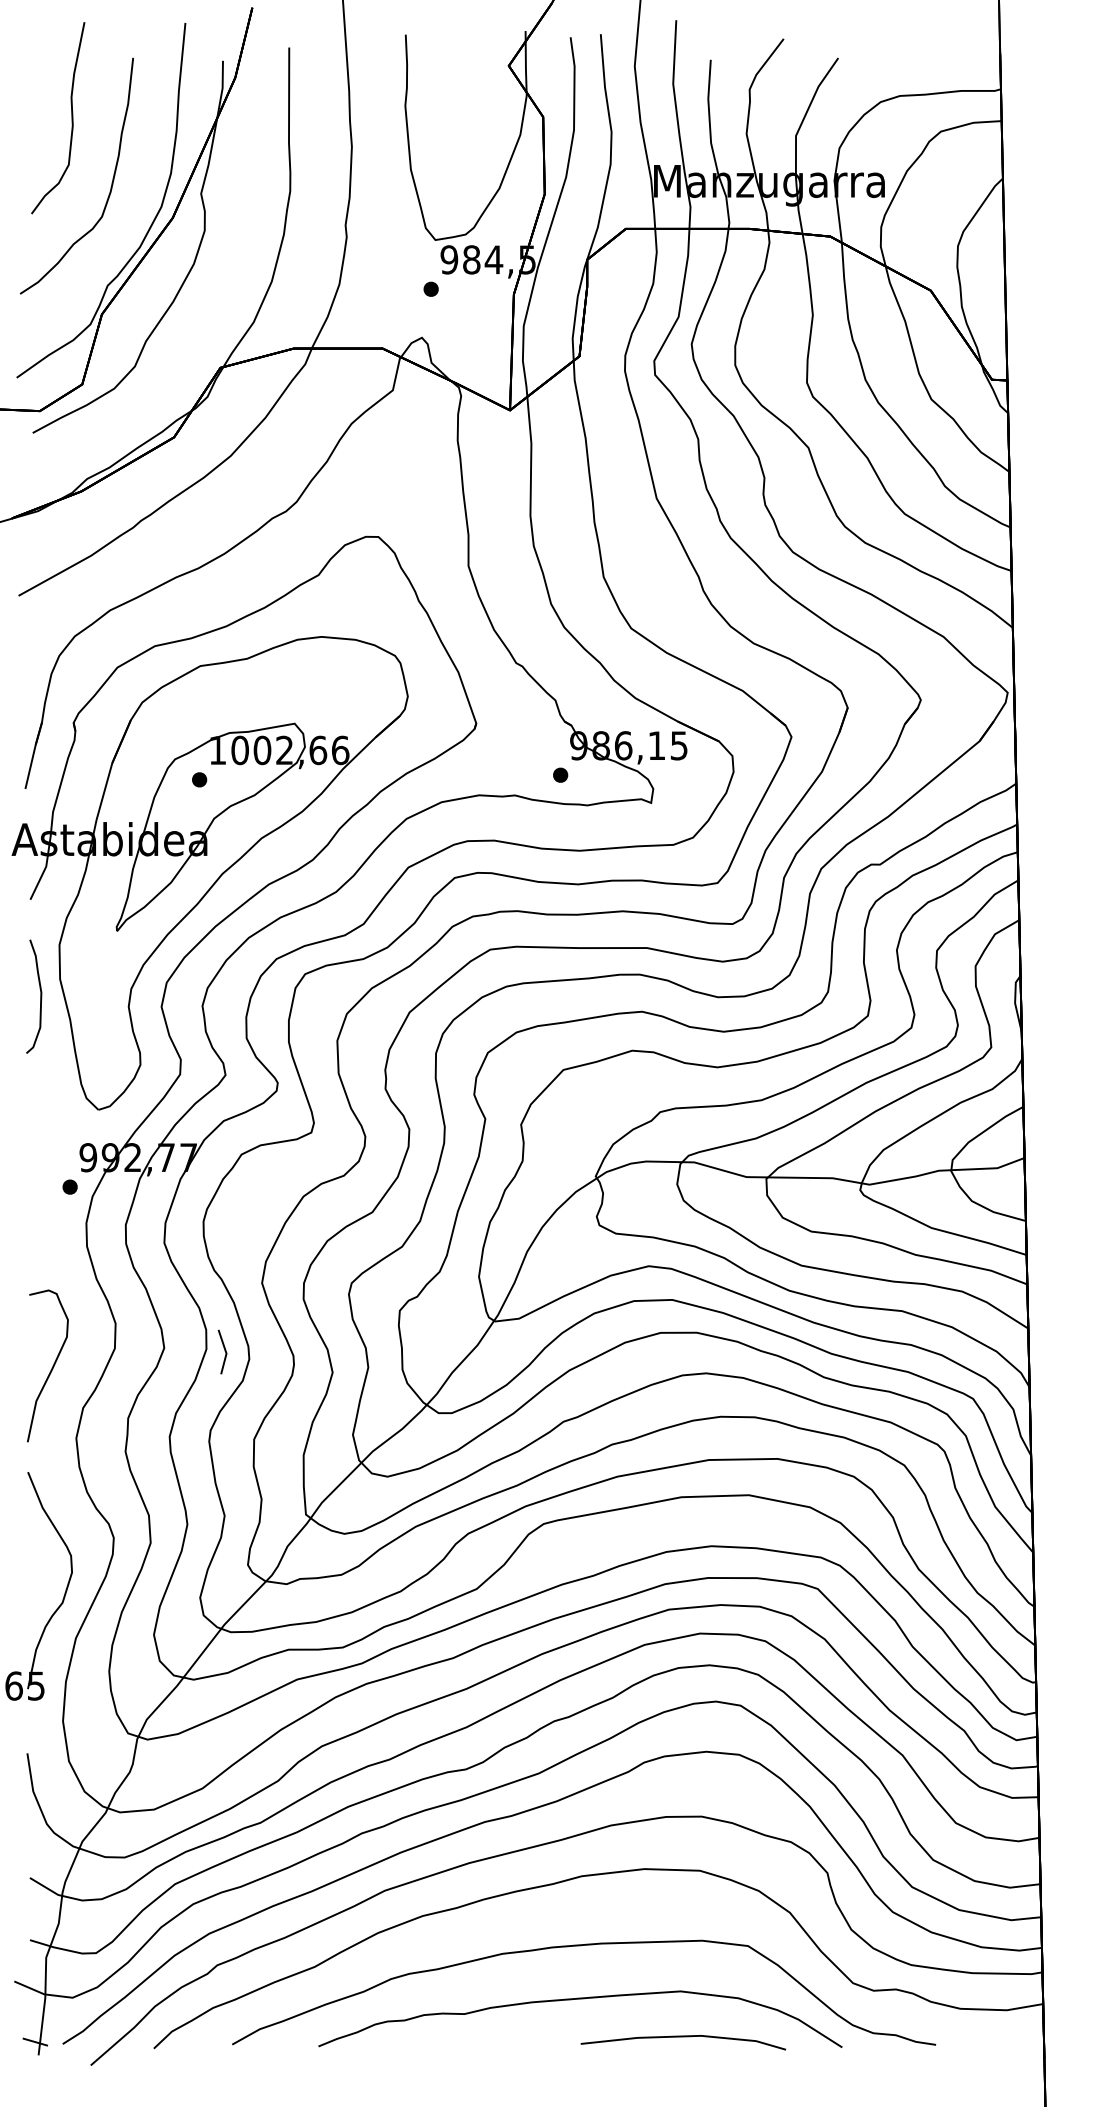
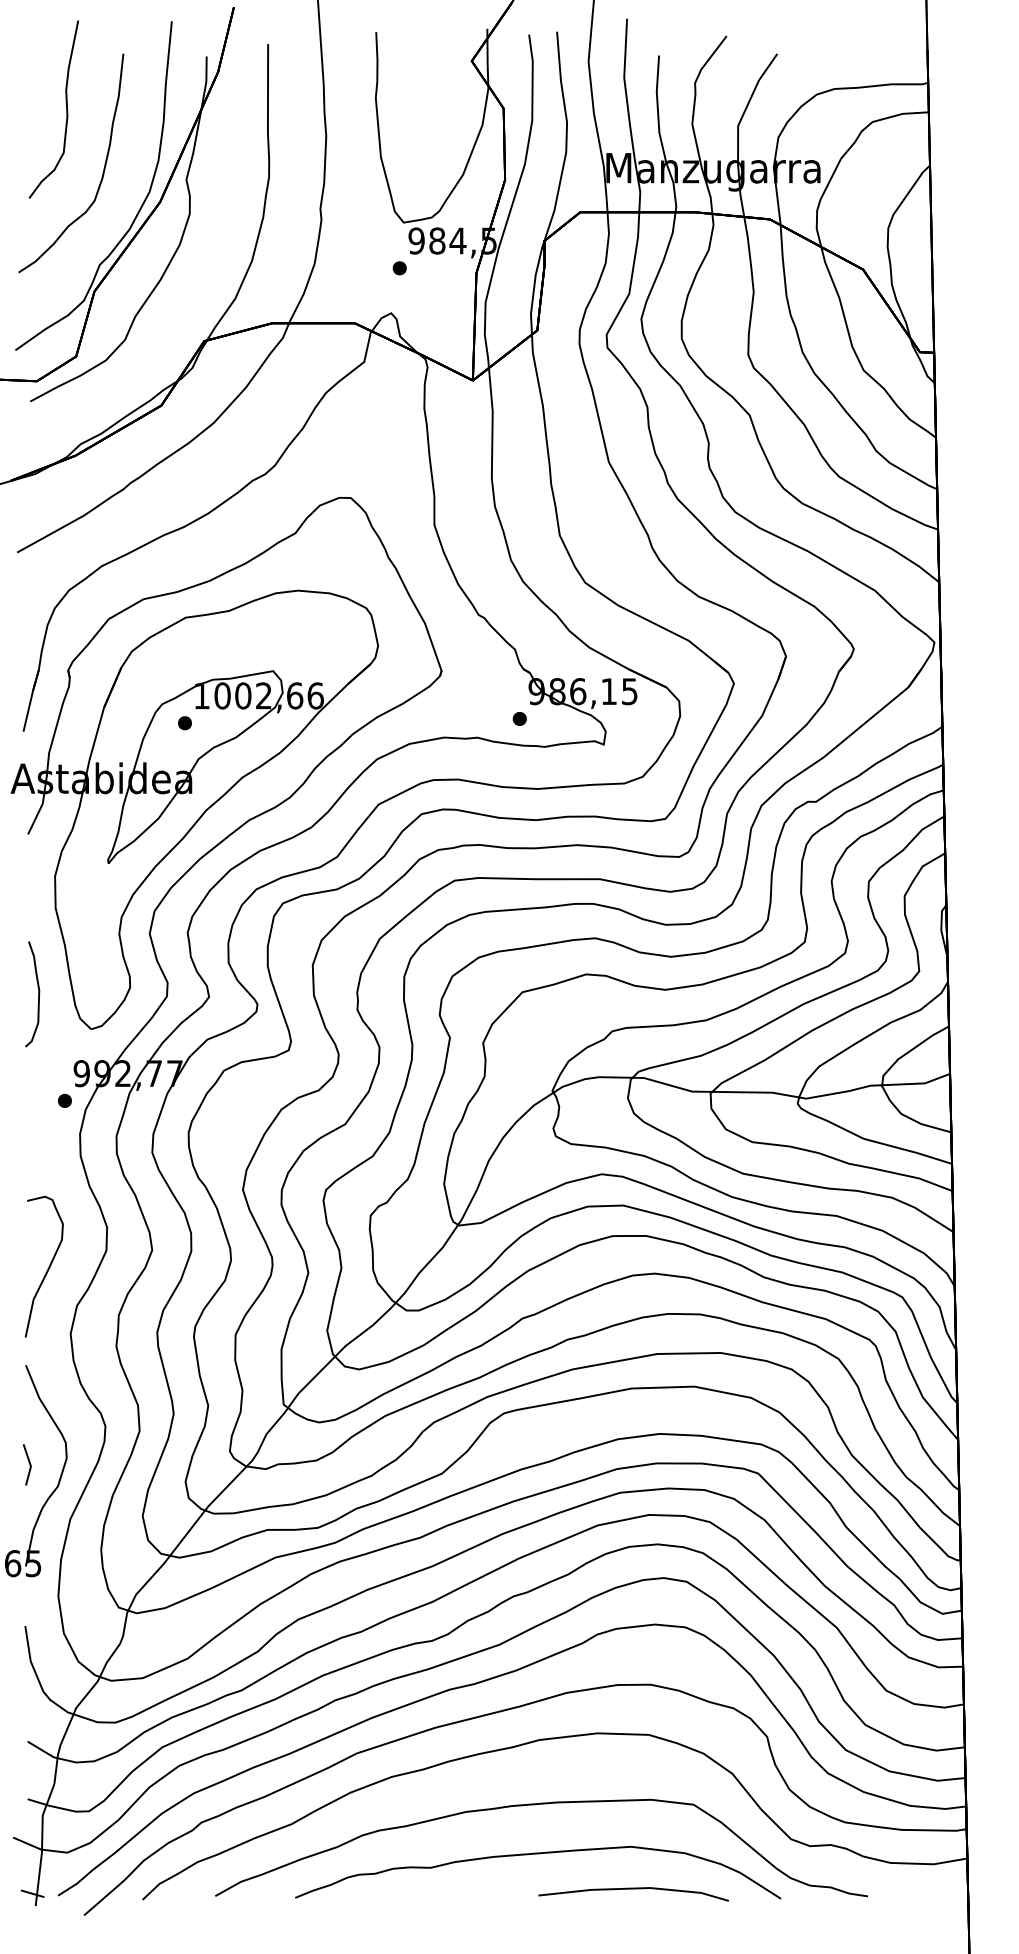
curve: (40, 996) -> (38, 994), moved
line: (223, 1349) -> (28, 1462), moved

